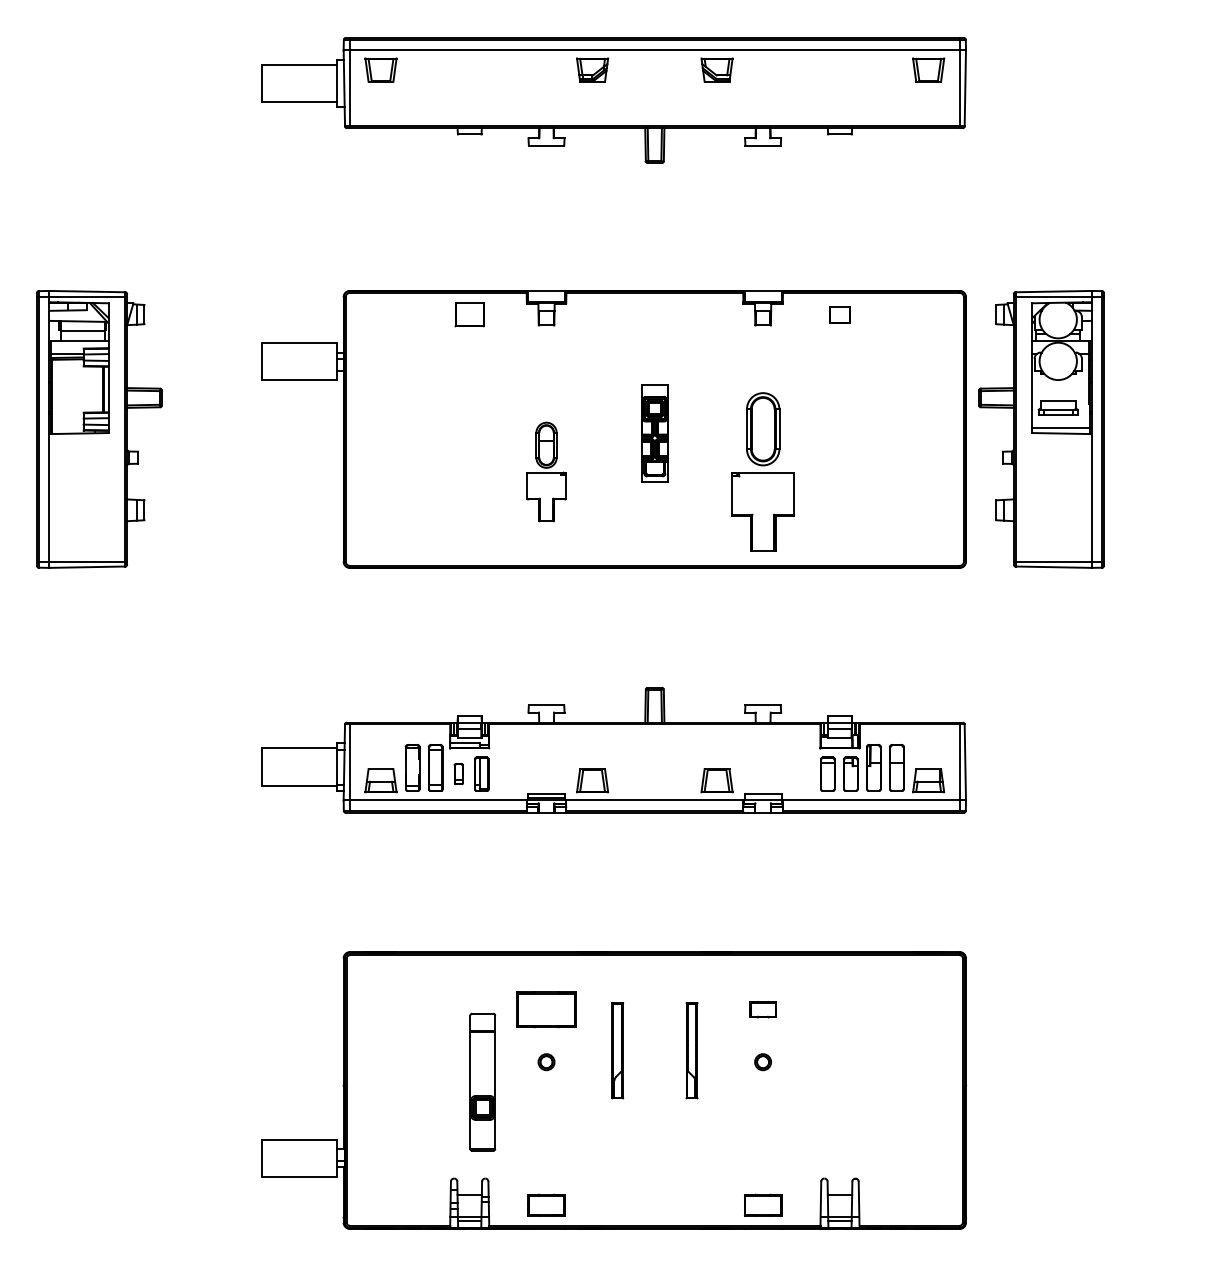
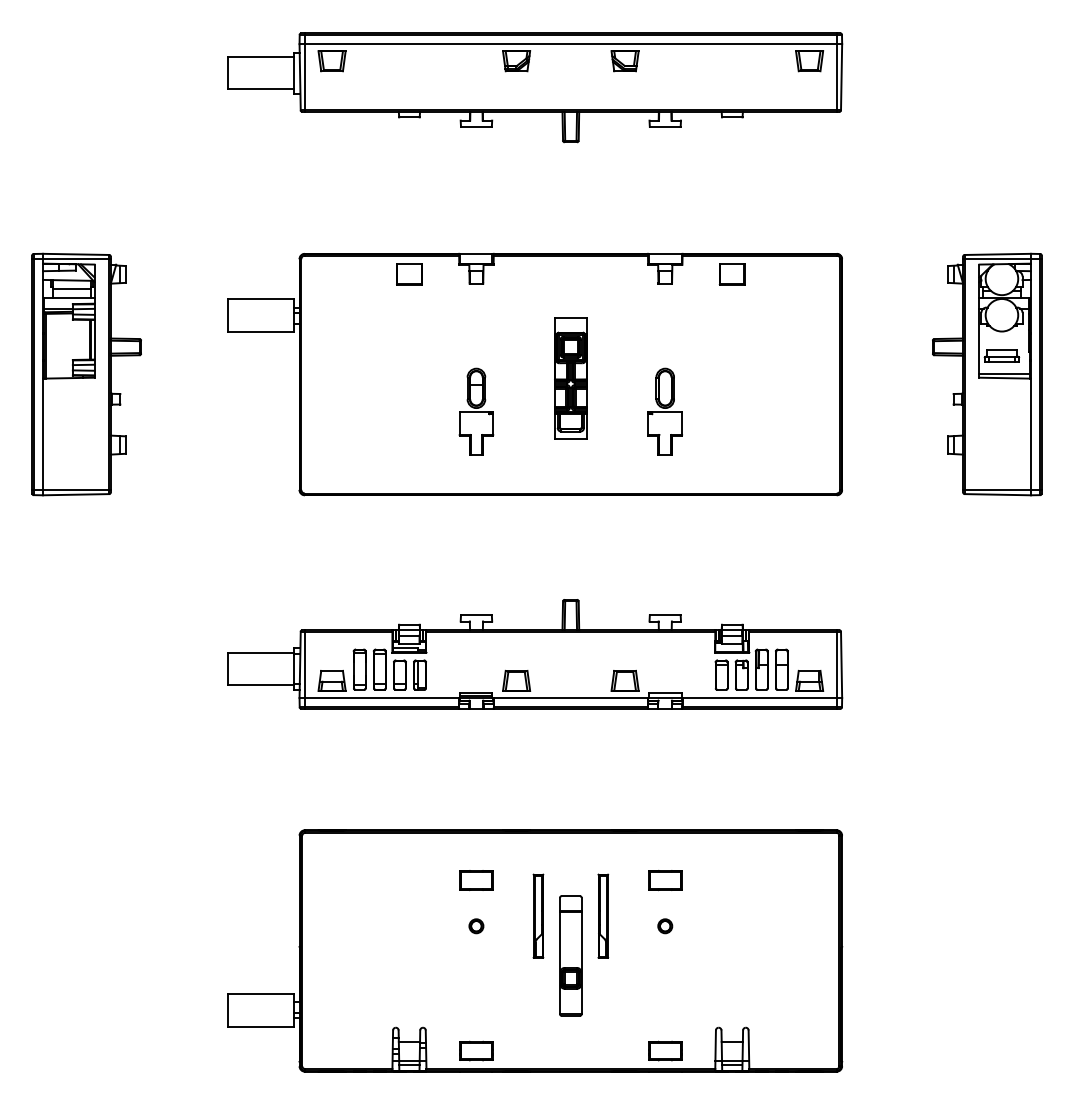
part: (839, 314) -> (731, 274), size x1.43
part: (1041, 429) -> (987, 374), moved
part: (654, 433) -> (570, 378), size x1.43
part: (762, 471) -> (664, 411), size x0.62
part: (458, 773) -> (399, 674), size x1.67
part: (546, 1009) -> (476, 880), size x0.62
part: (763, 1009) -> (665, 880), size x1.43
part: (482, 1081) -> (570, 955), moved

